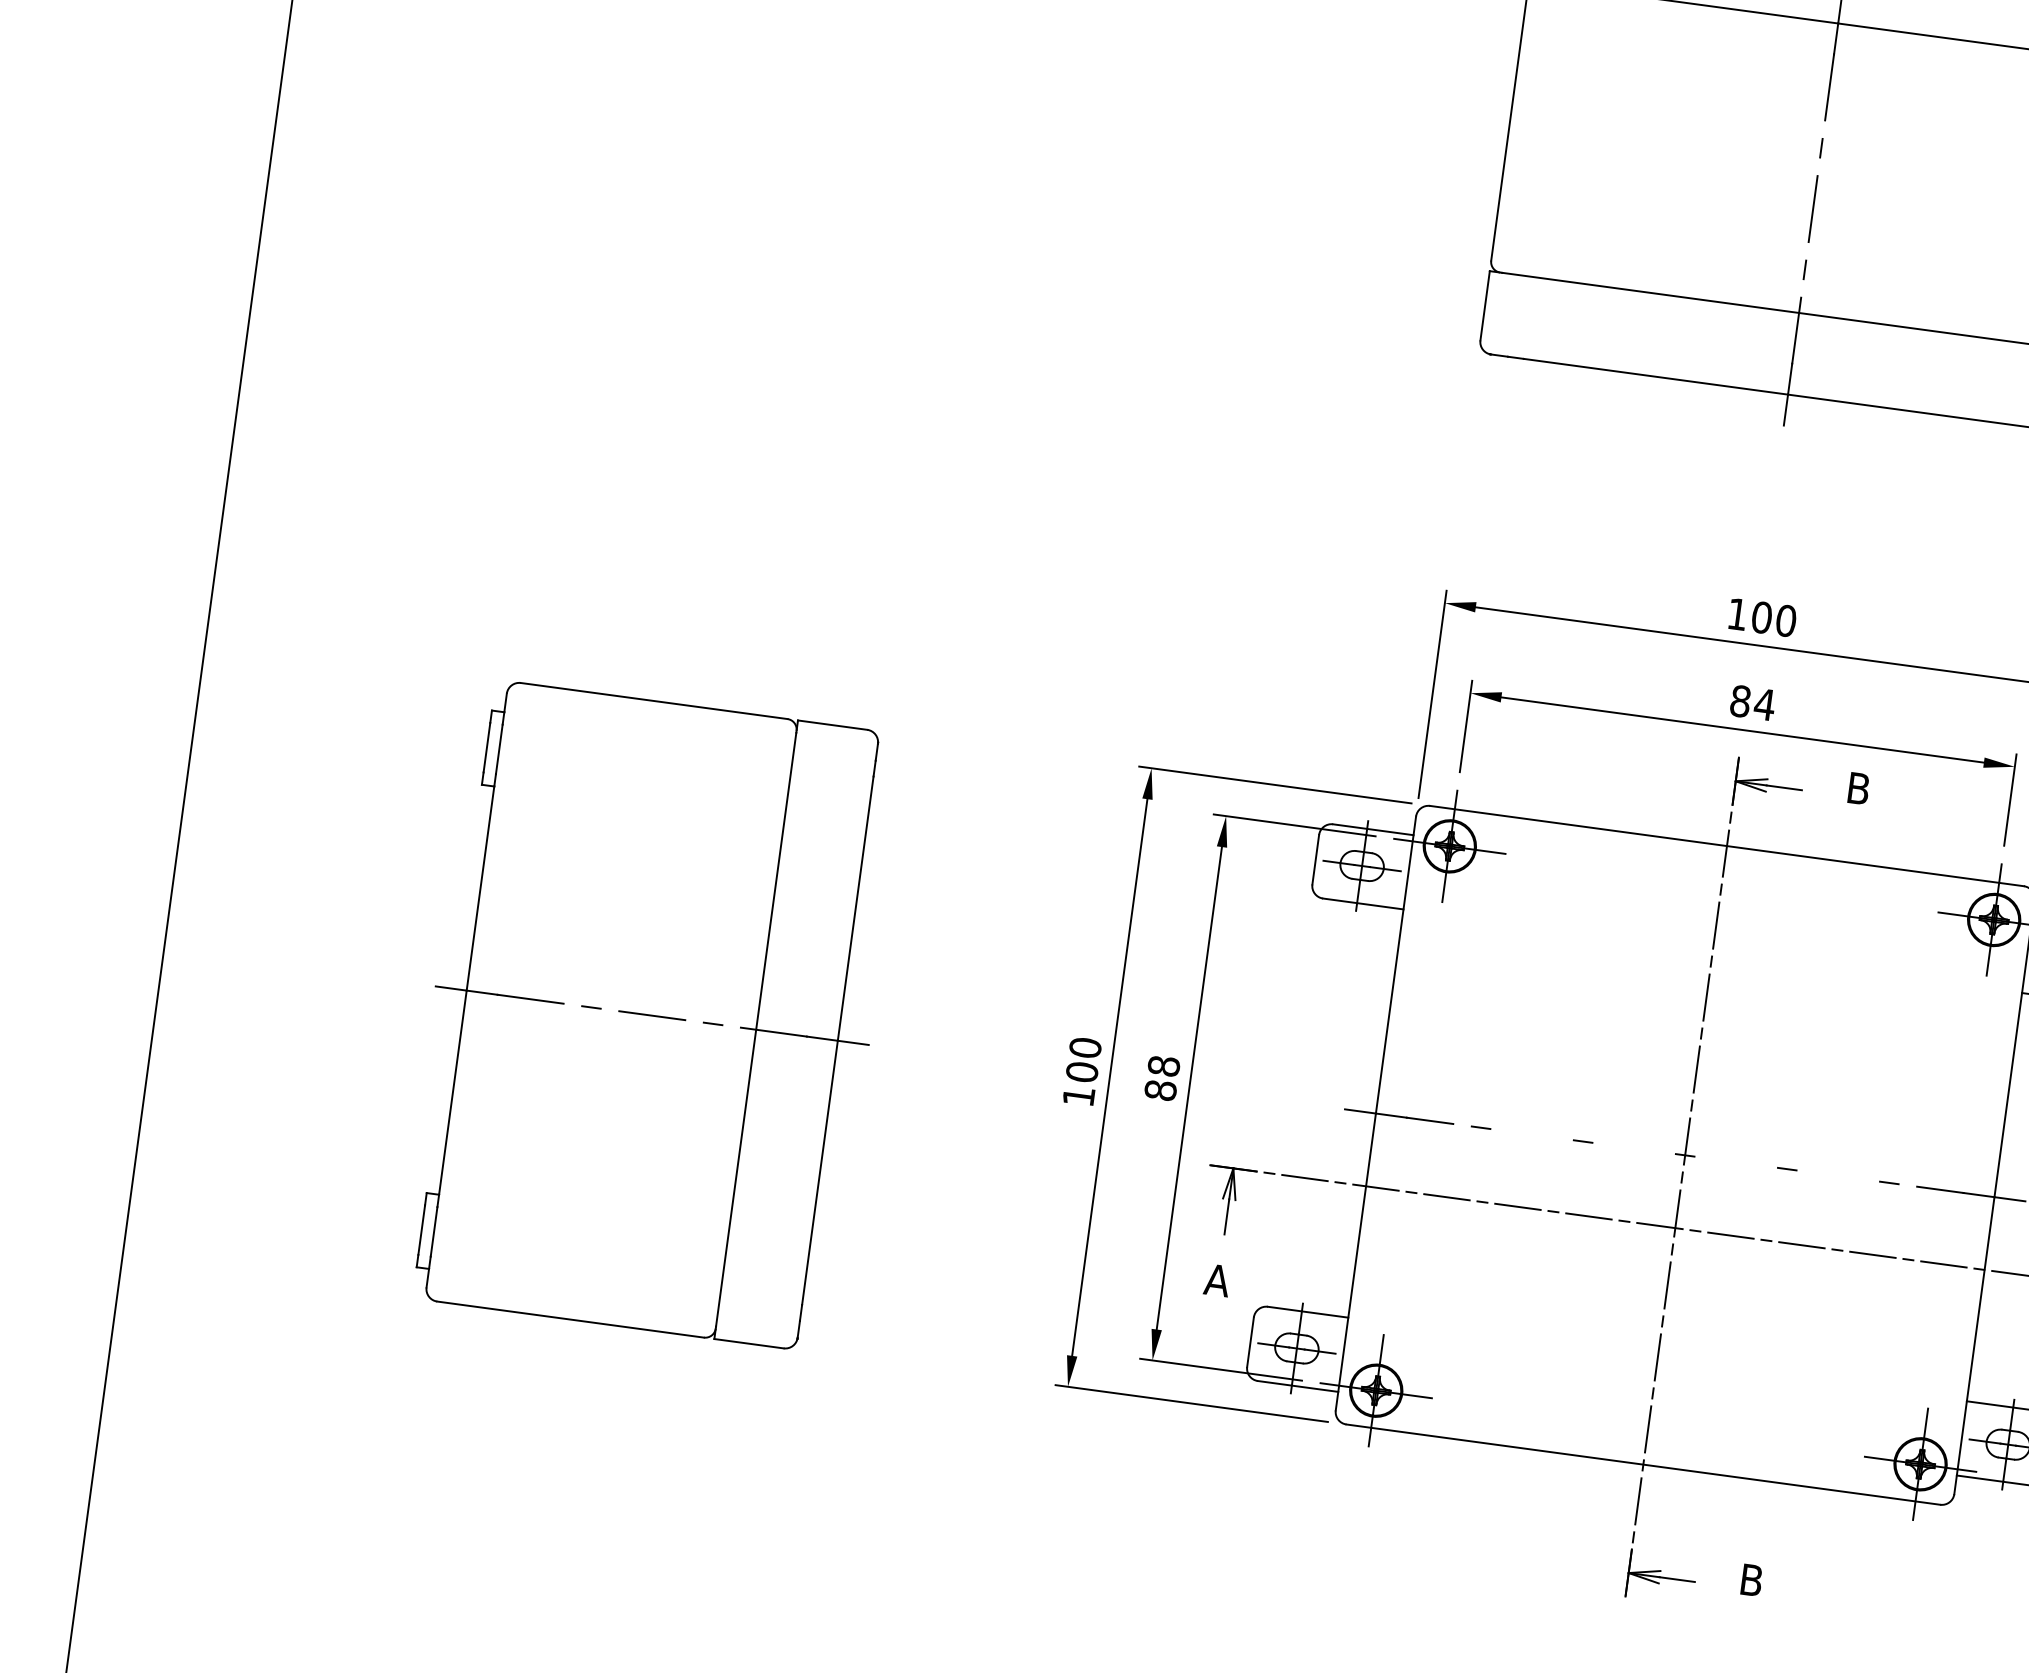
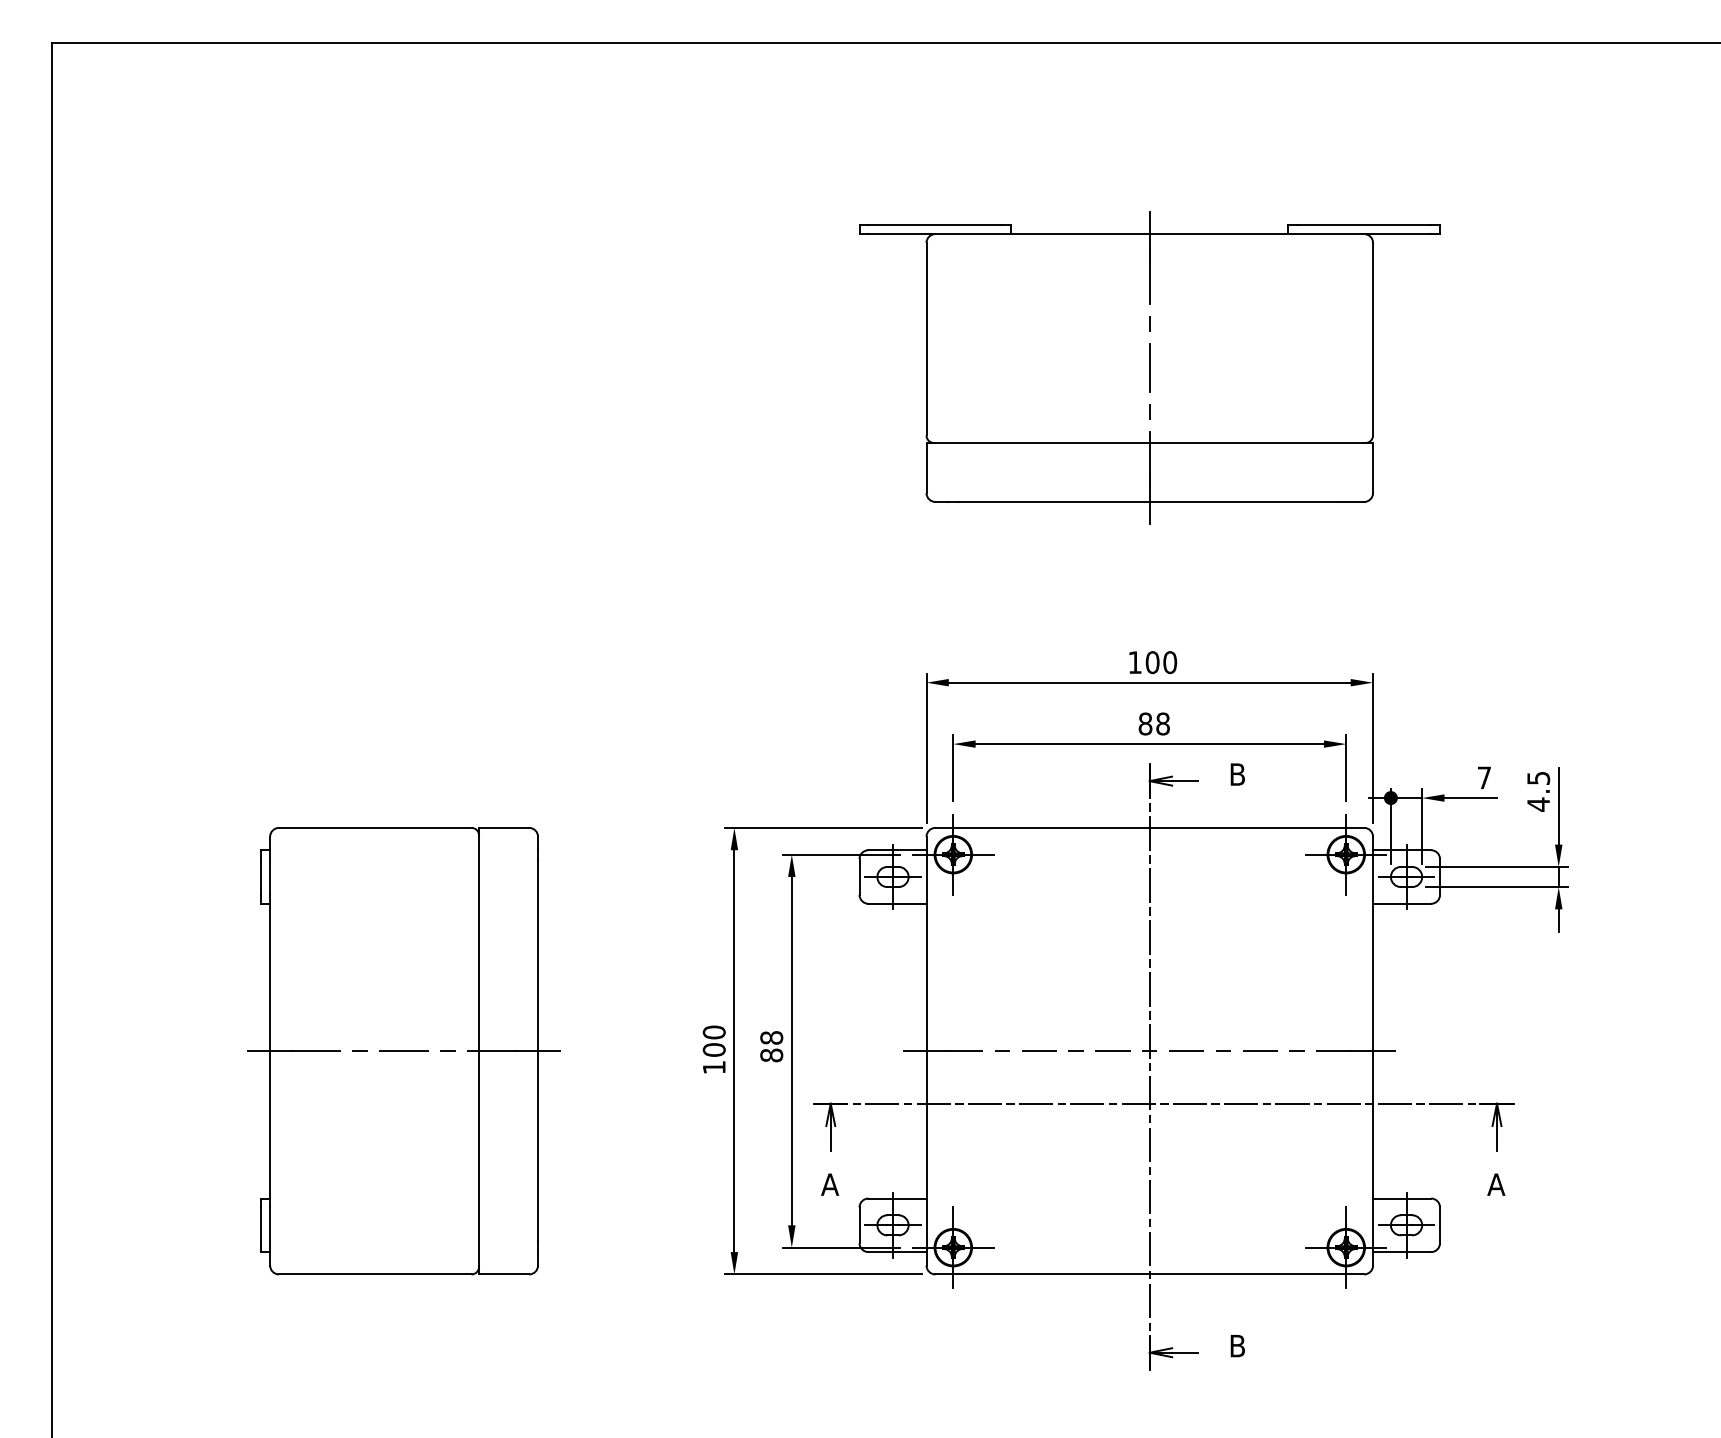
text: (1764, 703) -> (1162, 723), 84 -> 88
line: (1532, 1133) -> (1039, 1050), added
line: (1633, 1147) -> (1112, 1050), added
line: (1735, 1162) -> (1186, 1051), added
line: (1838, 1176) -> (1260, 1051), added

